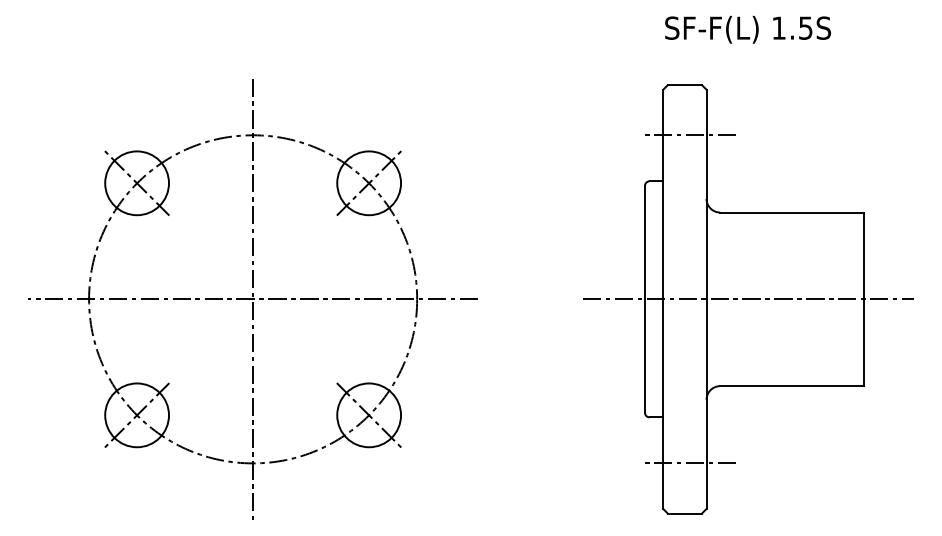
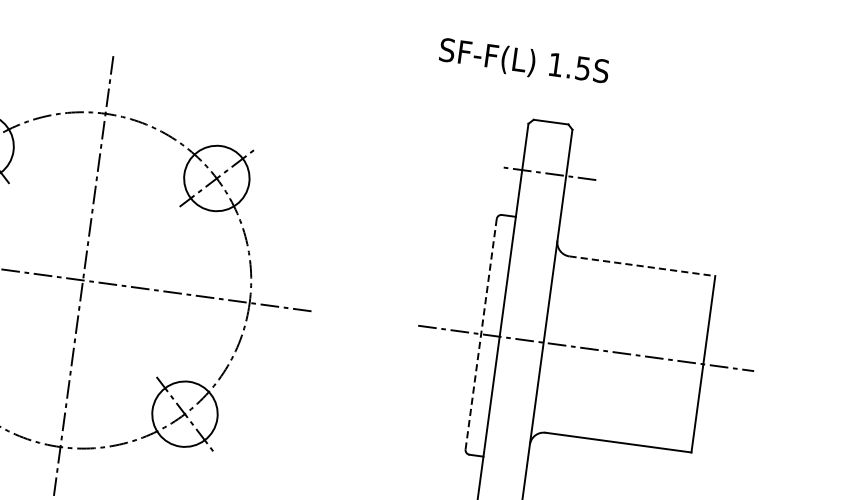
text: (747, 29) -> (523, 61), moved
line: (791, 212) -> (641, 266), solid -> dashed
line: (645, 298) -> (481, 333), solid -> dashed

